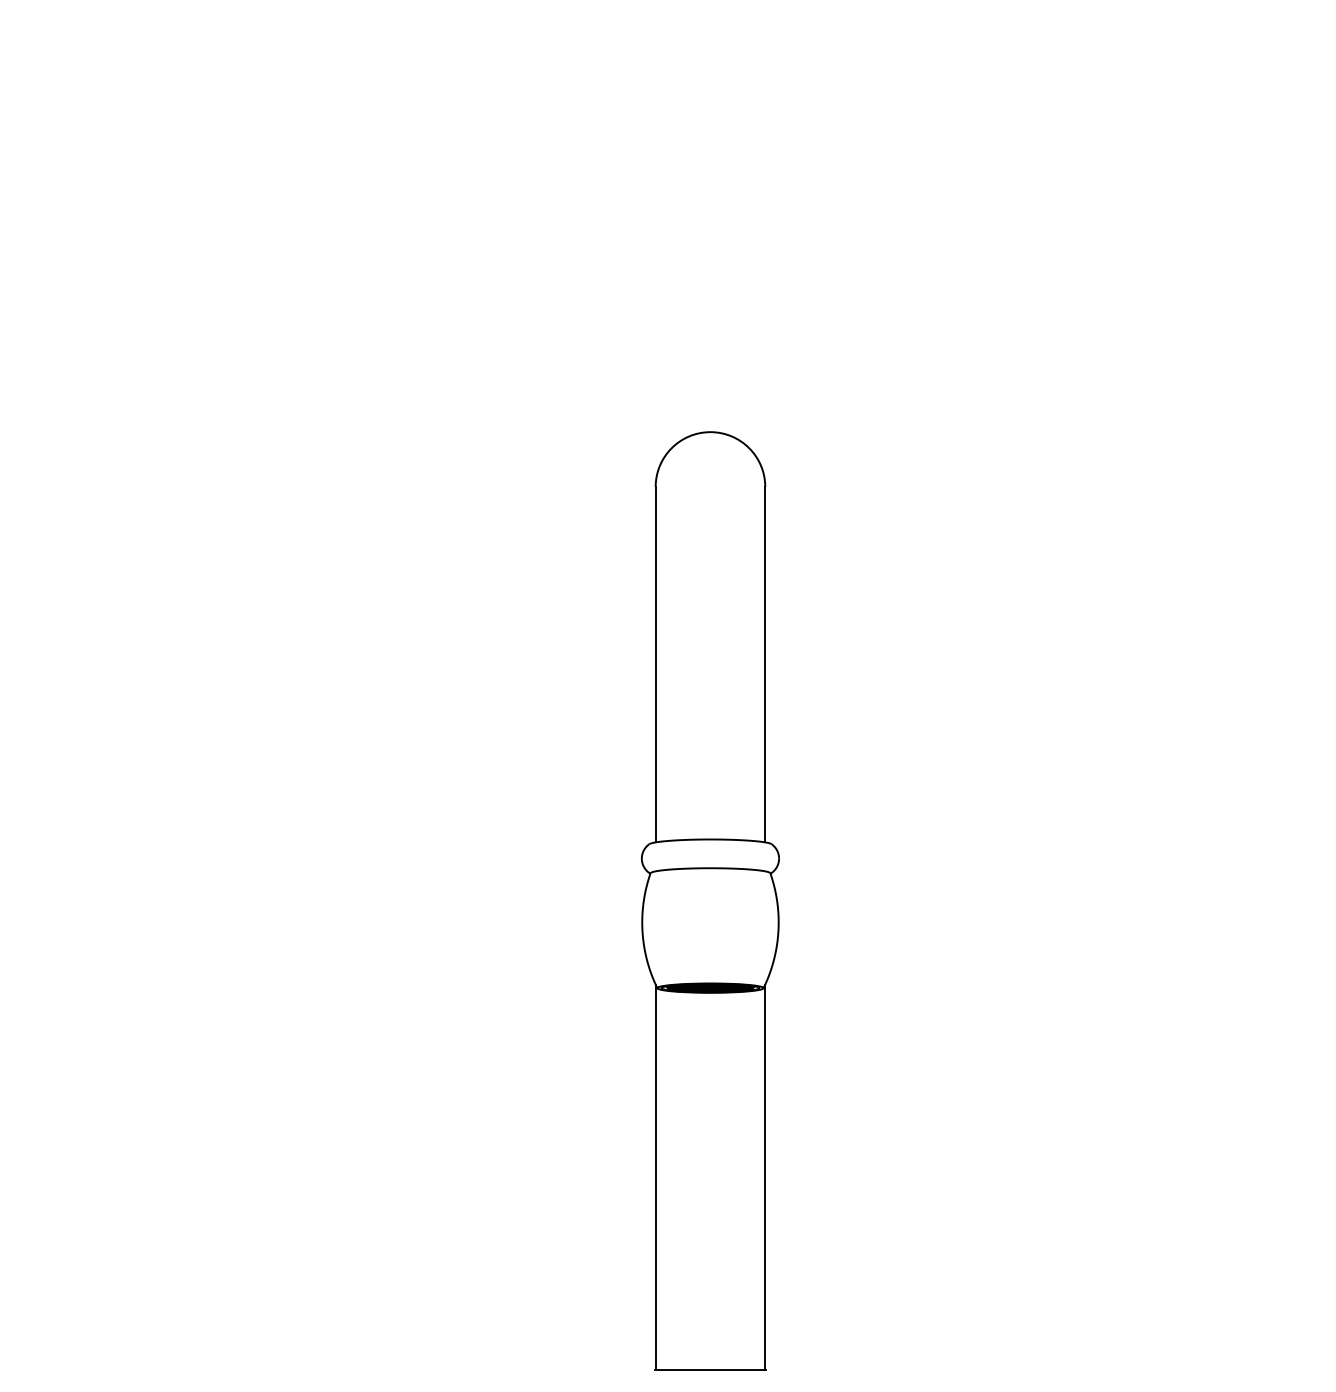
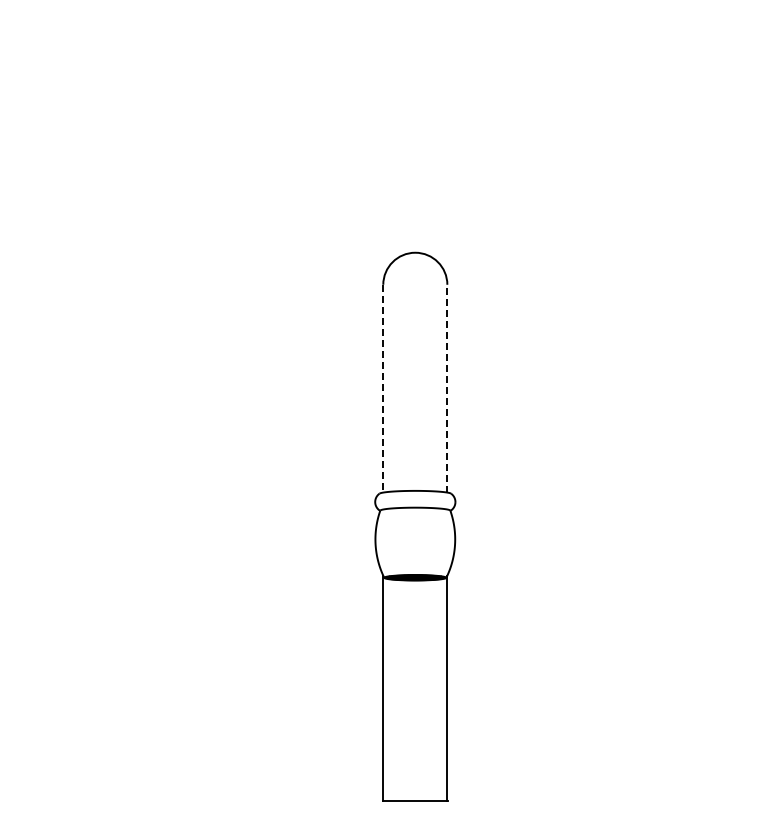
line: (656, 664) -> (383, 388), solid -> dashed
line: (765, 664) -> (447, 388), solid -> dashed

